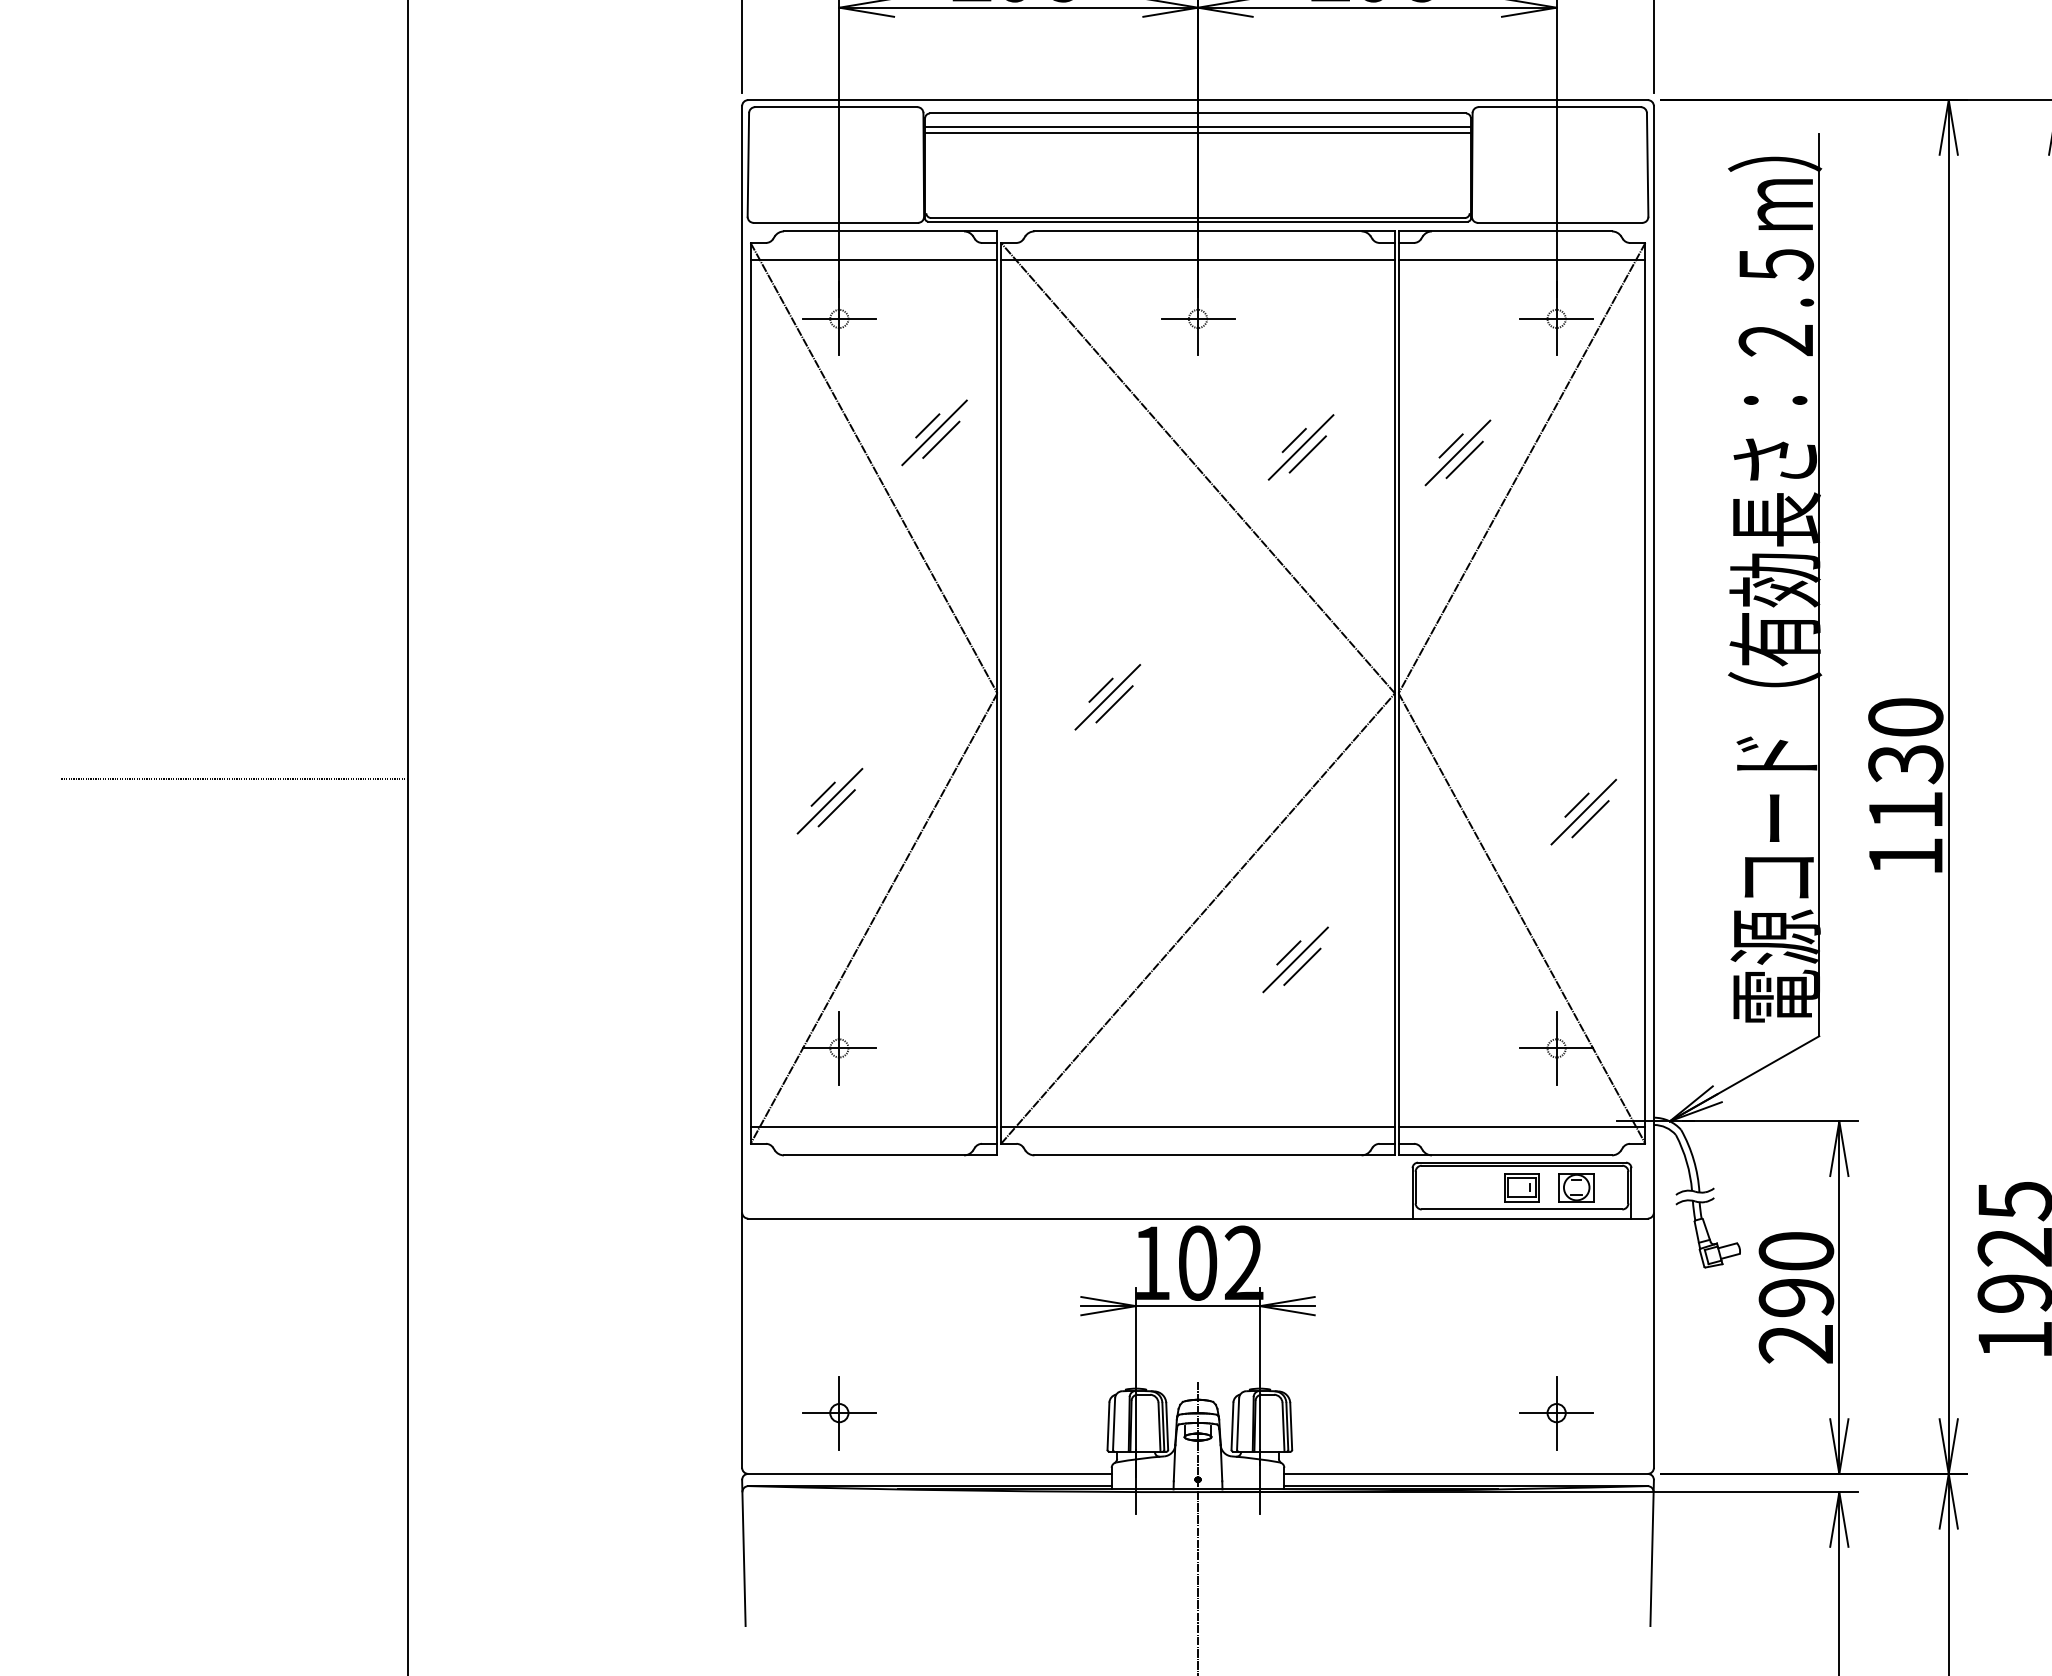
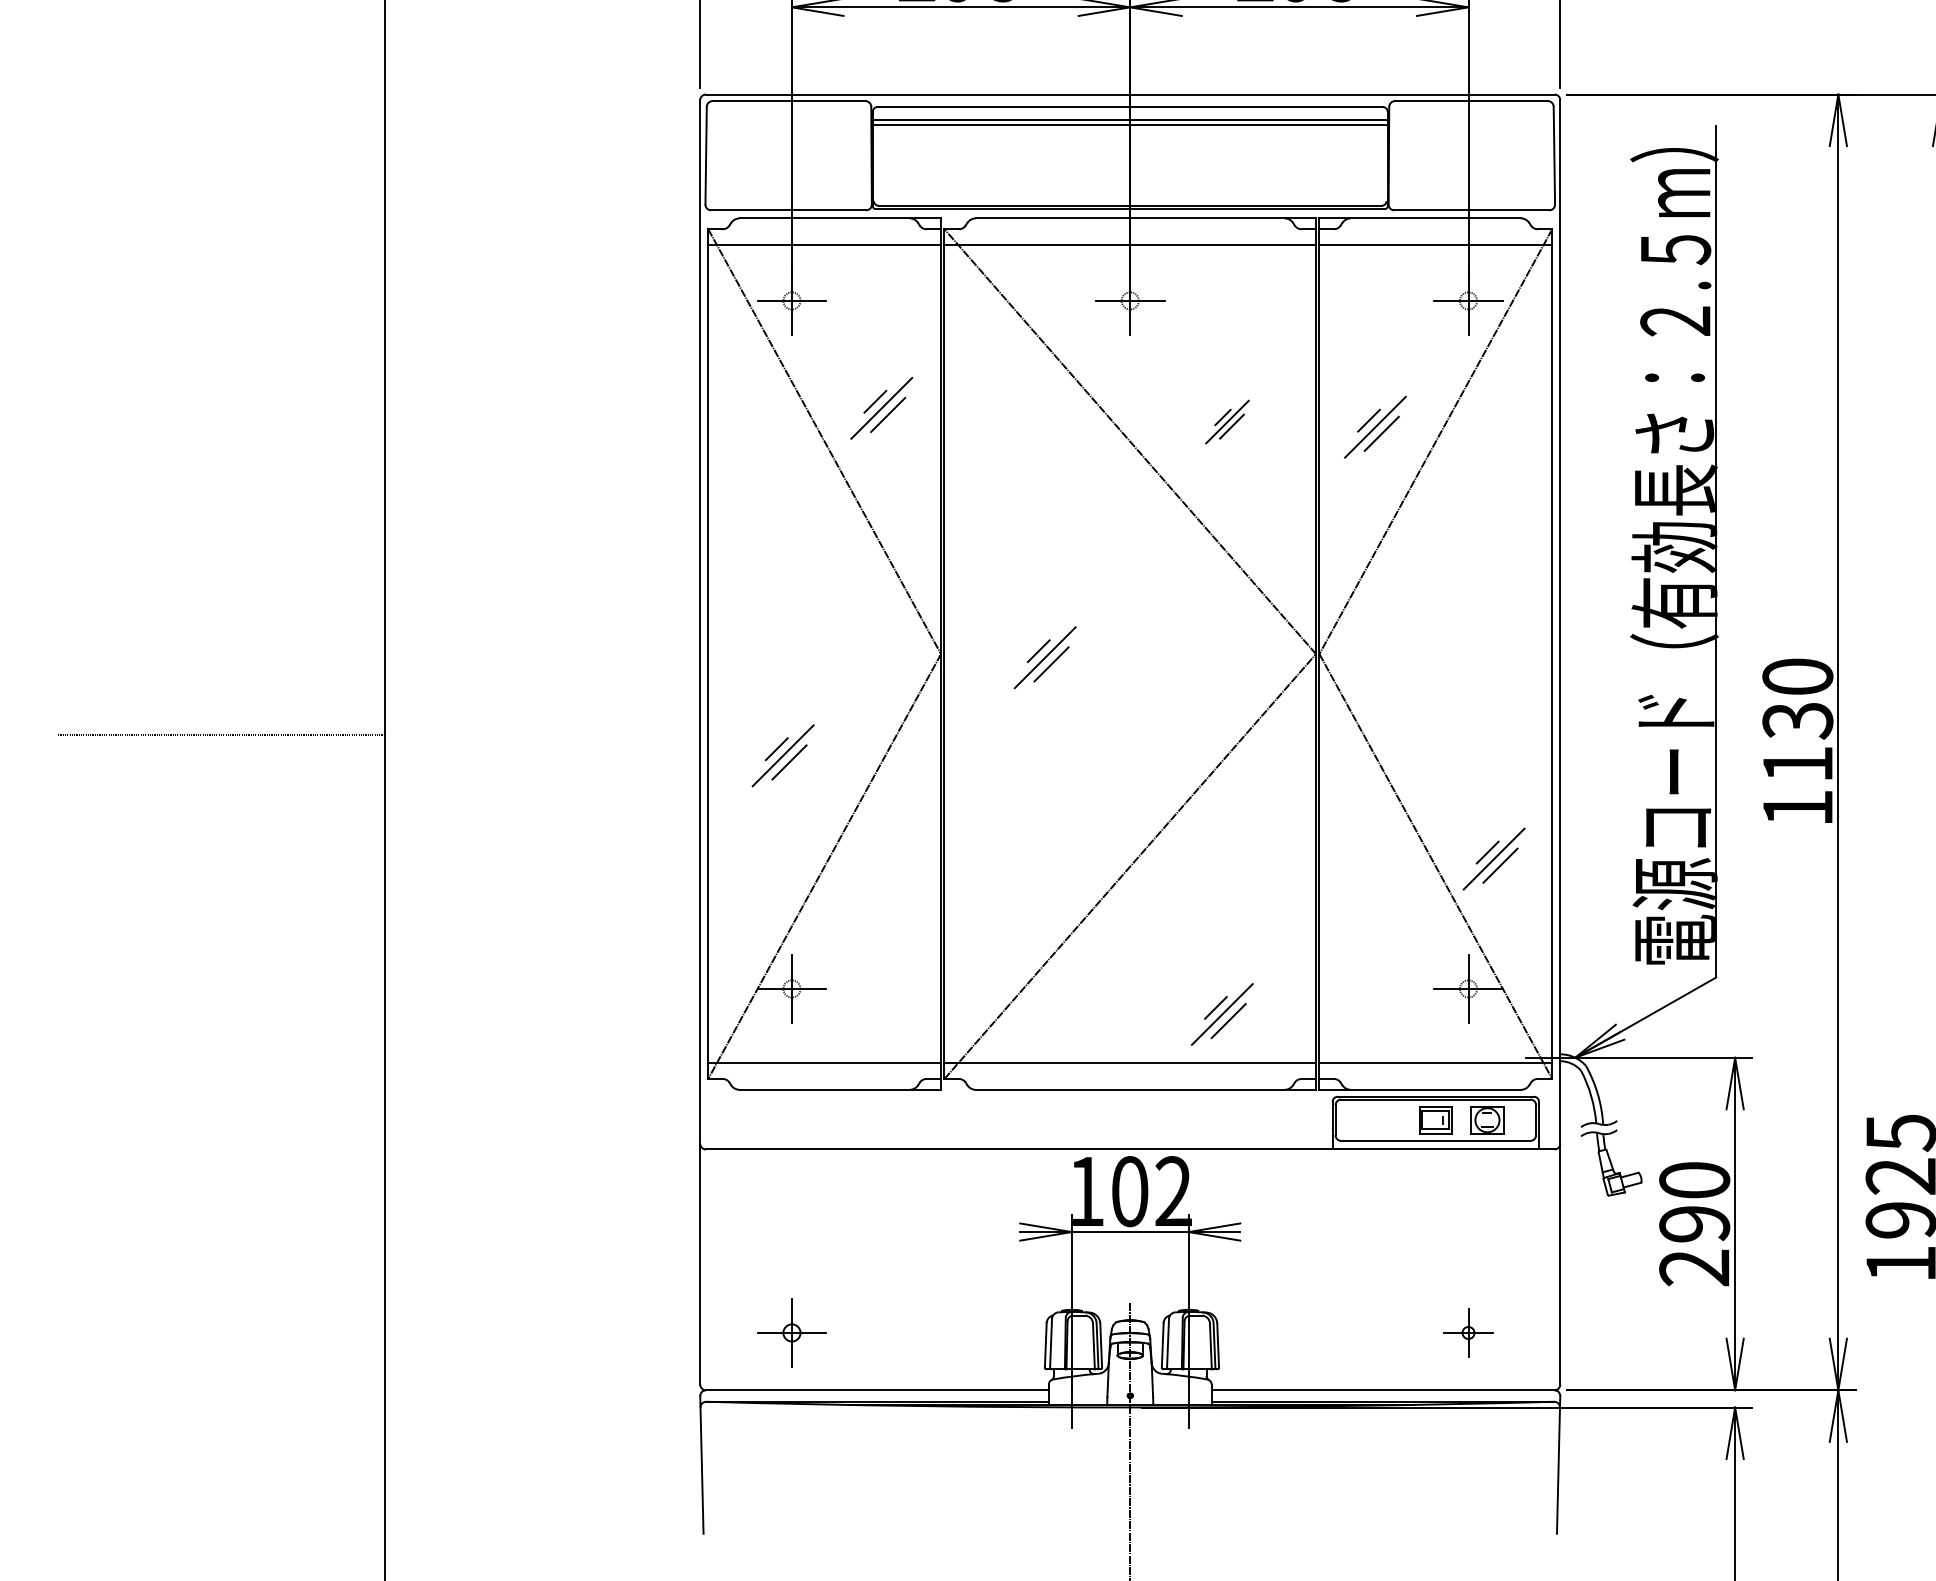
part: (1301, 446) -> (1227, 421), size x0.7
part: (1583, 811) -> (1493, 858), moved
part: (1294, 959) -> (1221, 1014), moved
part: (1556, 1412) -> (1468, 1332), size x0.7

